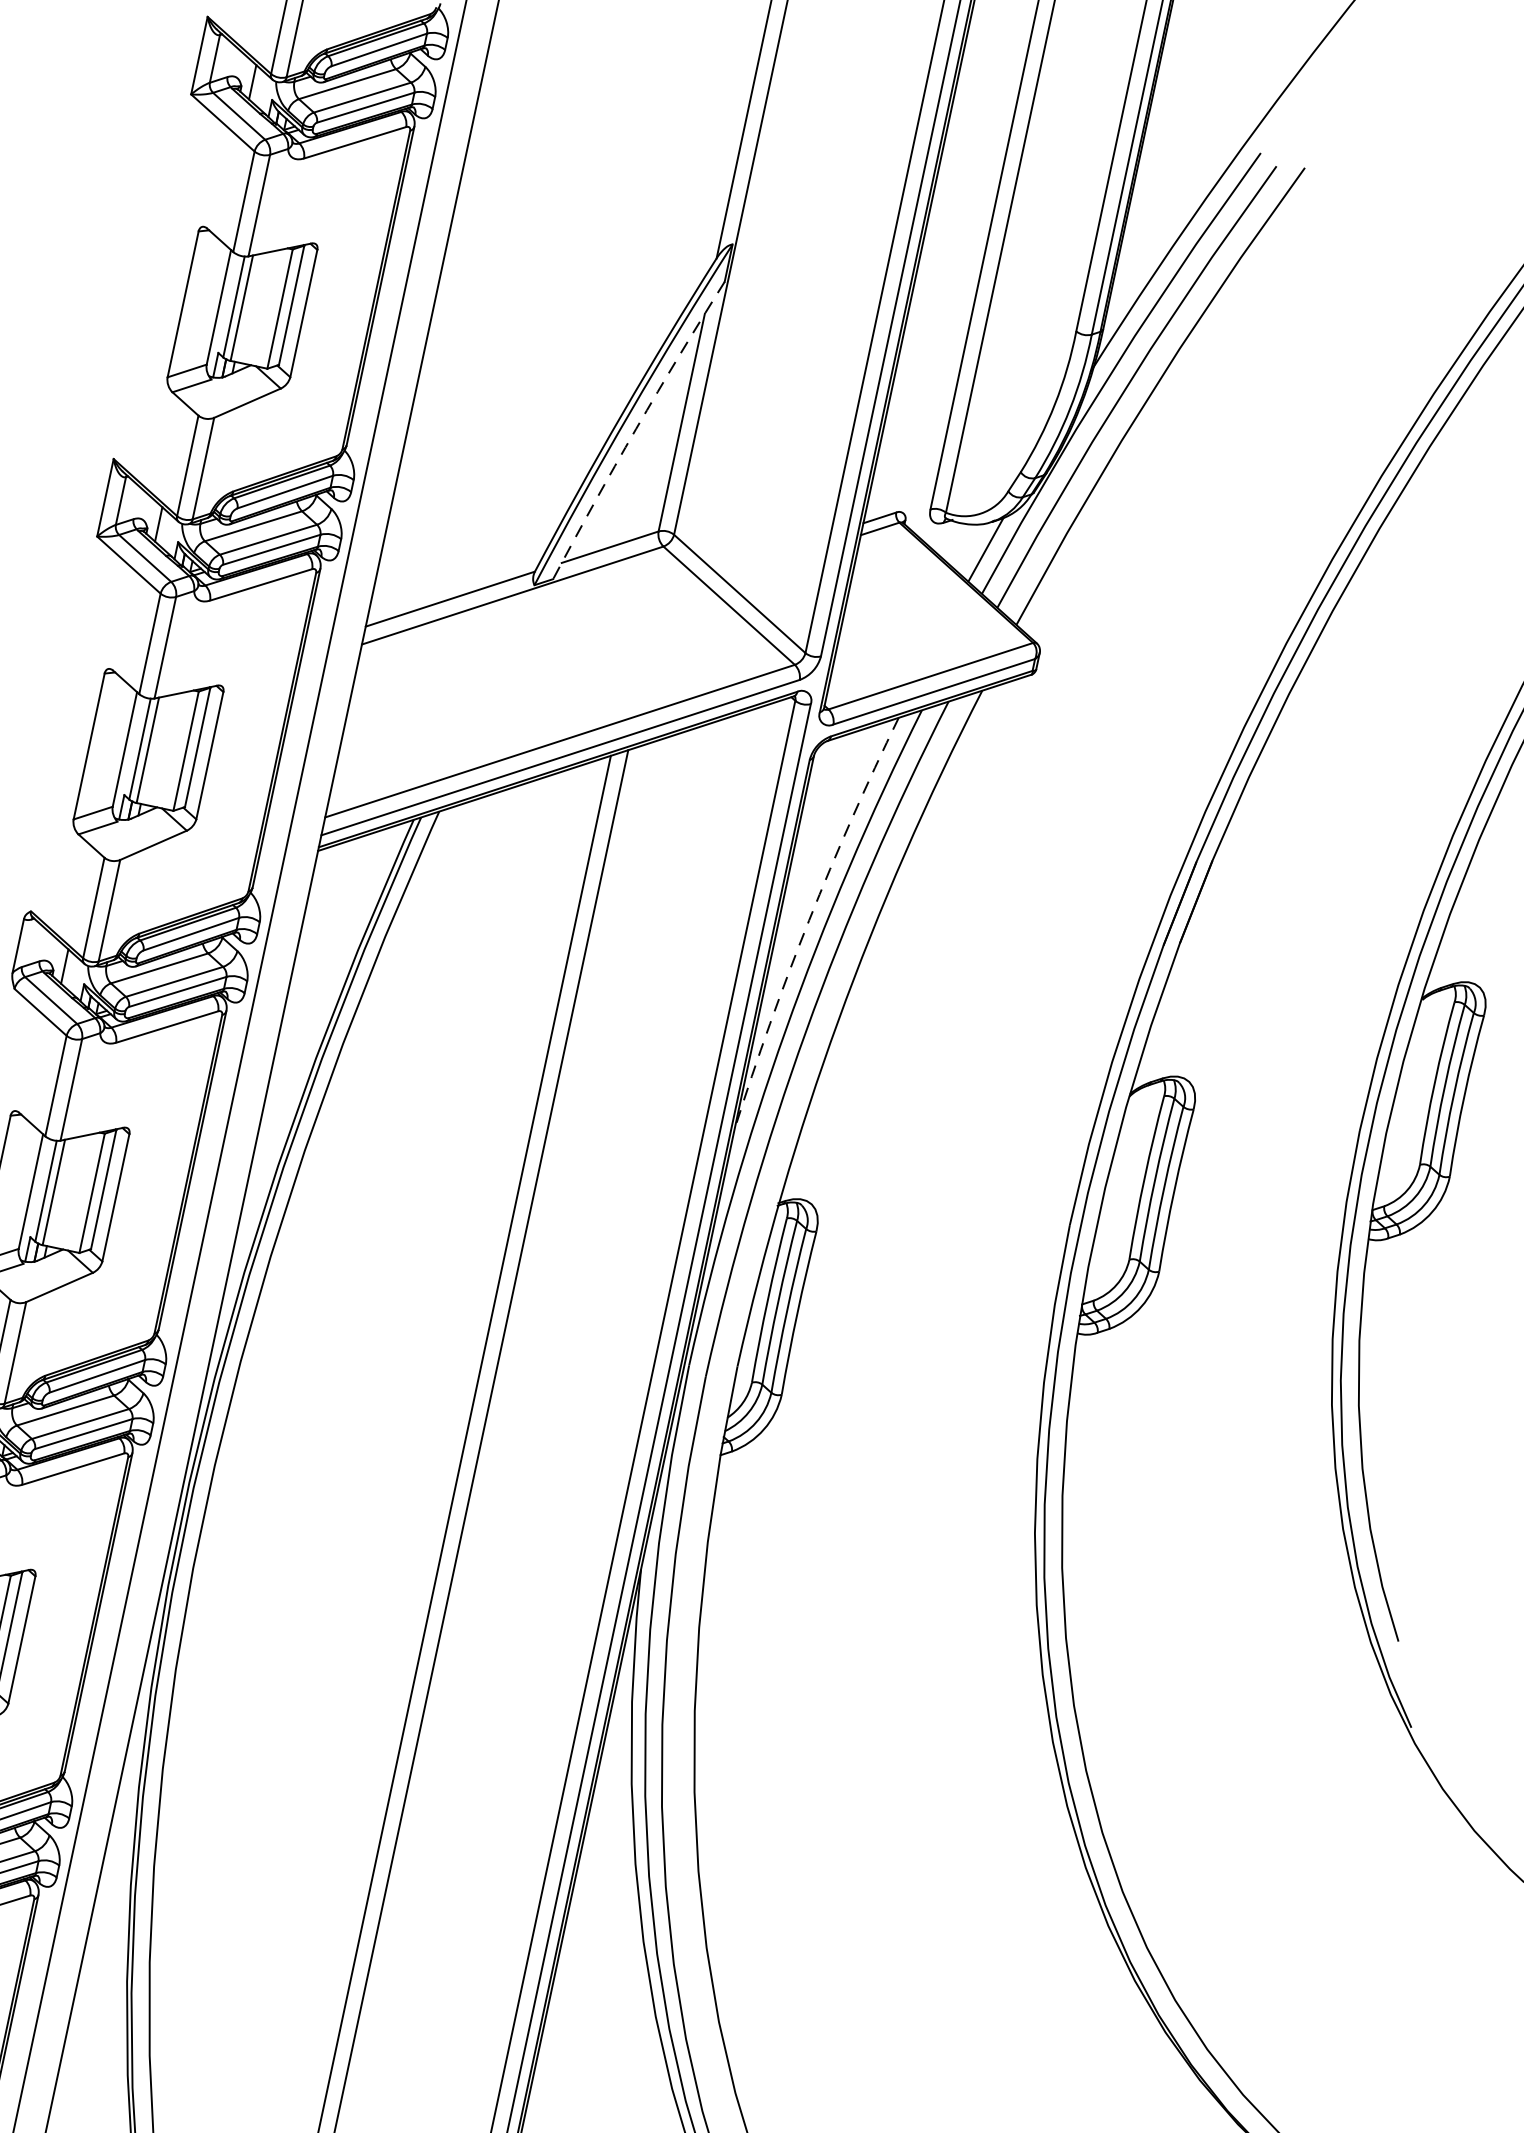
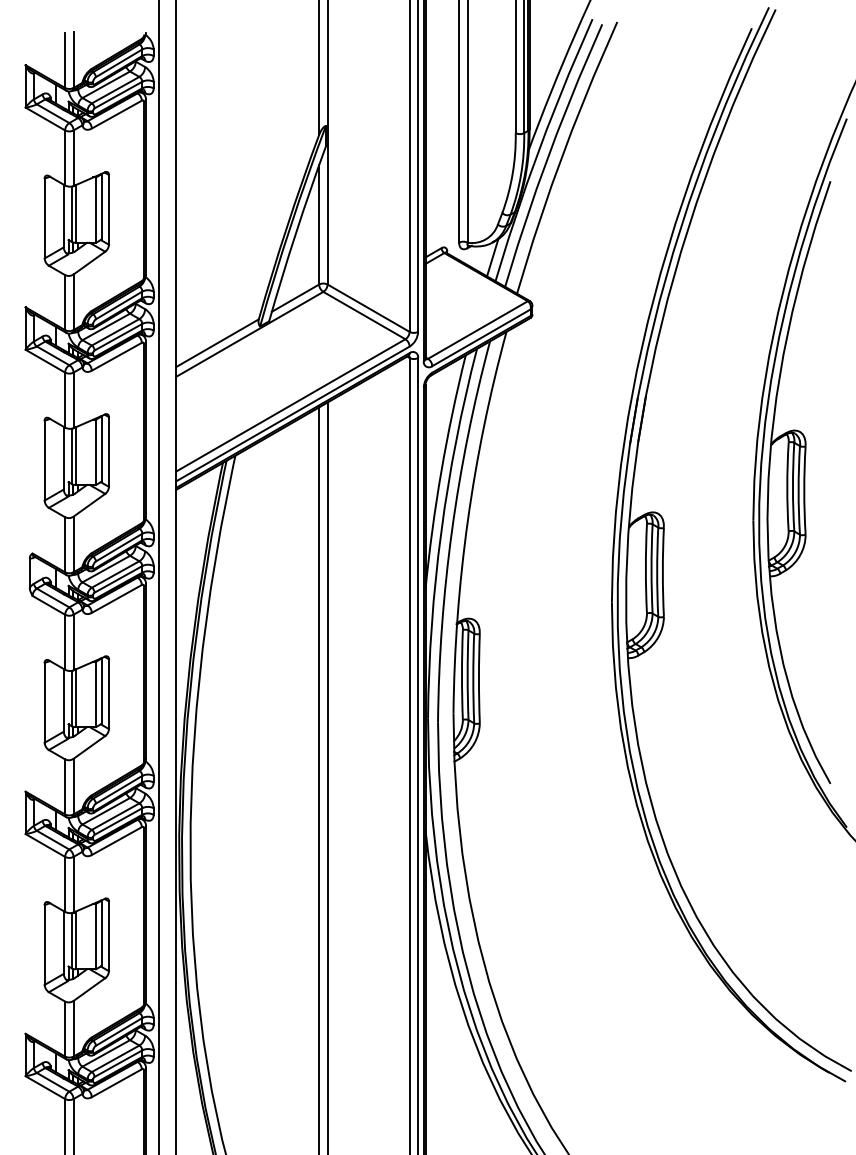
arc: (635, 429) -> (295, 233), dashed -> solid
arc: (809, 920) -> (441, 471), dashed -> solid

